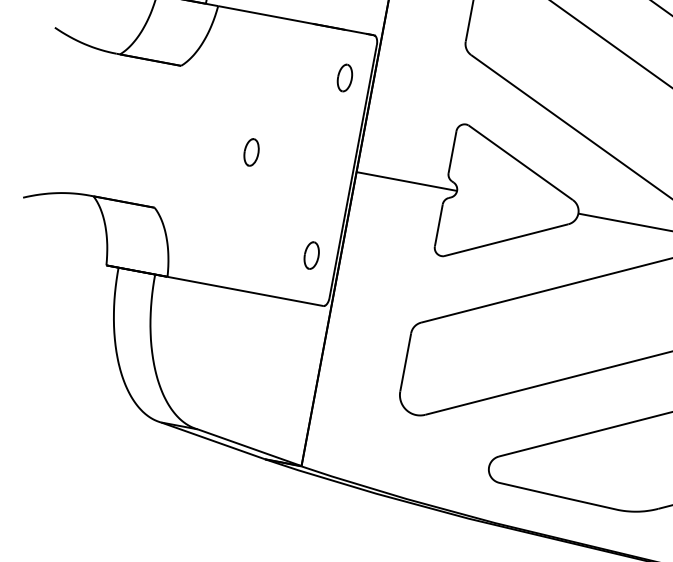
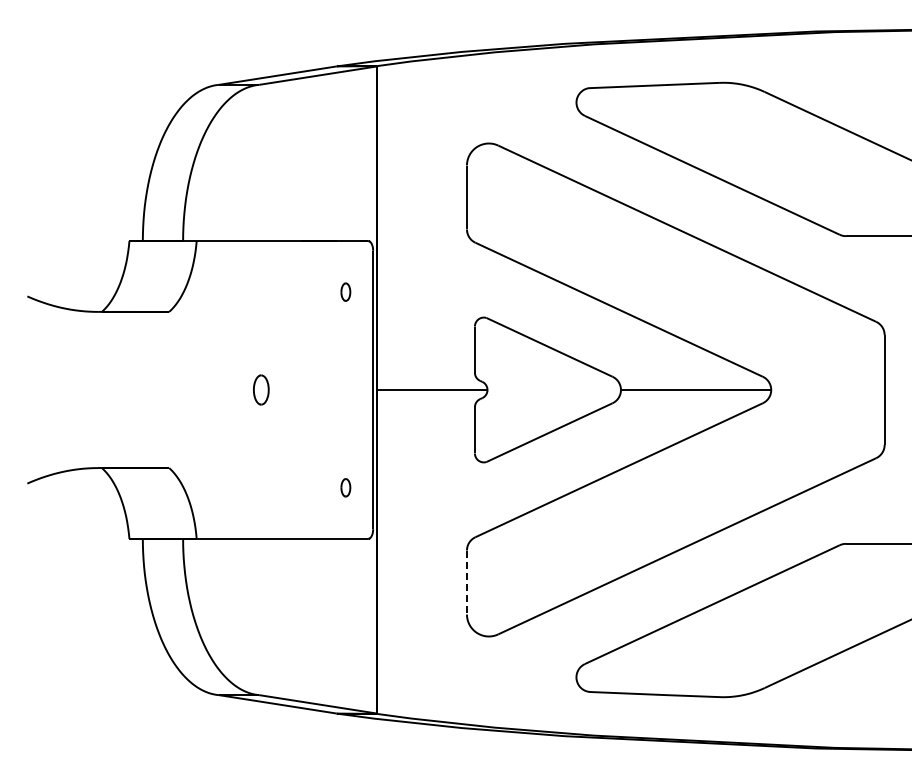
part: (344, 77) -> (345, 291), size x0.6
part: (311, 255) -> (345, 487), size x0.6
line: (405, 362) -> (466, 582), solid -> dashed

